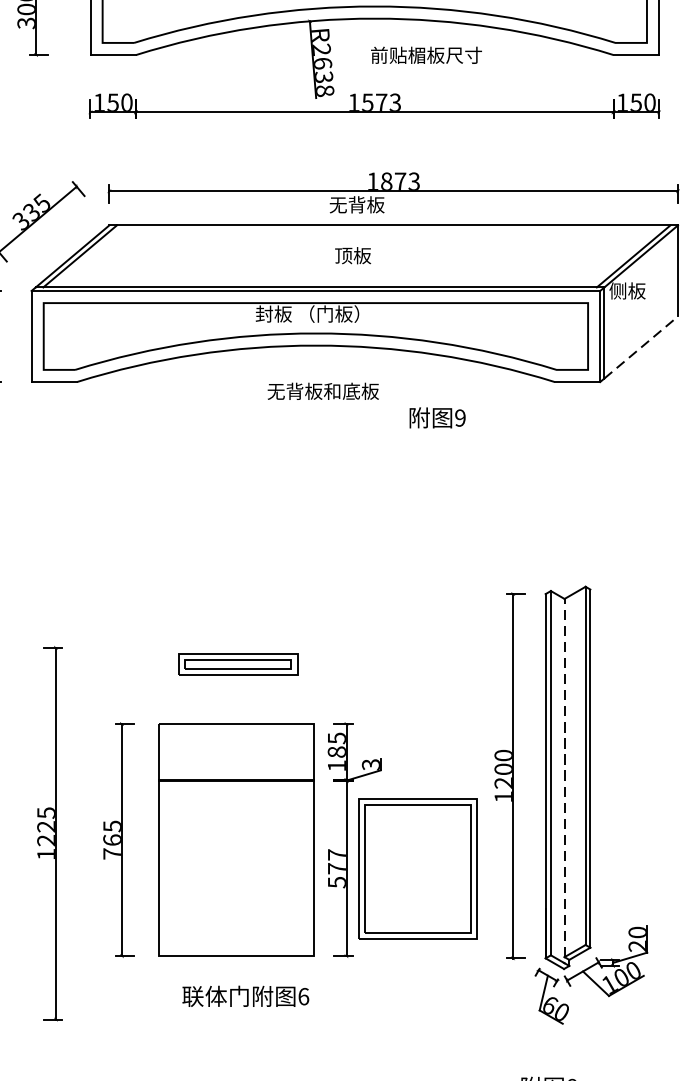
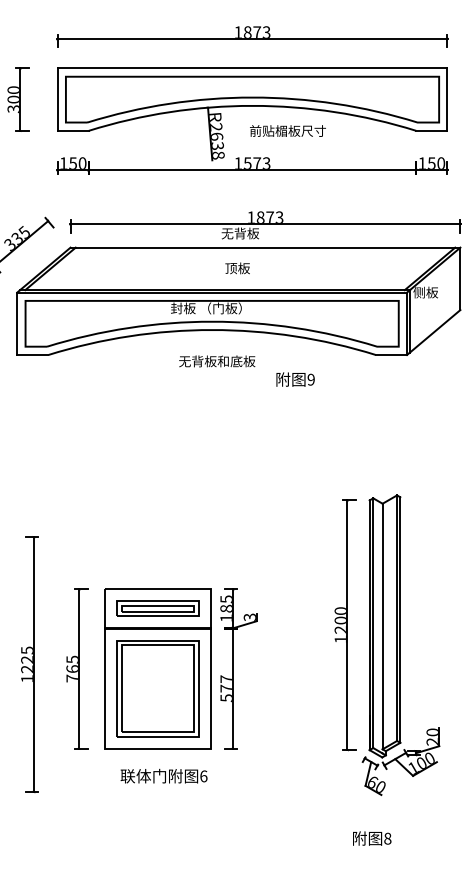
line: (641, 347) -> (435, 331), dashed -> solid
part: (237, 664) -> (157, 608), moved
line: (564, 778) -> (382, 626), dashed -> solid
part: (417, 868) -> (157, 688), moved

